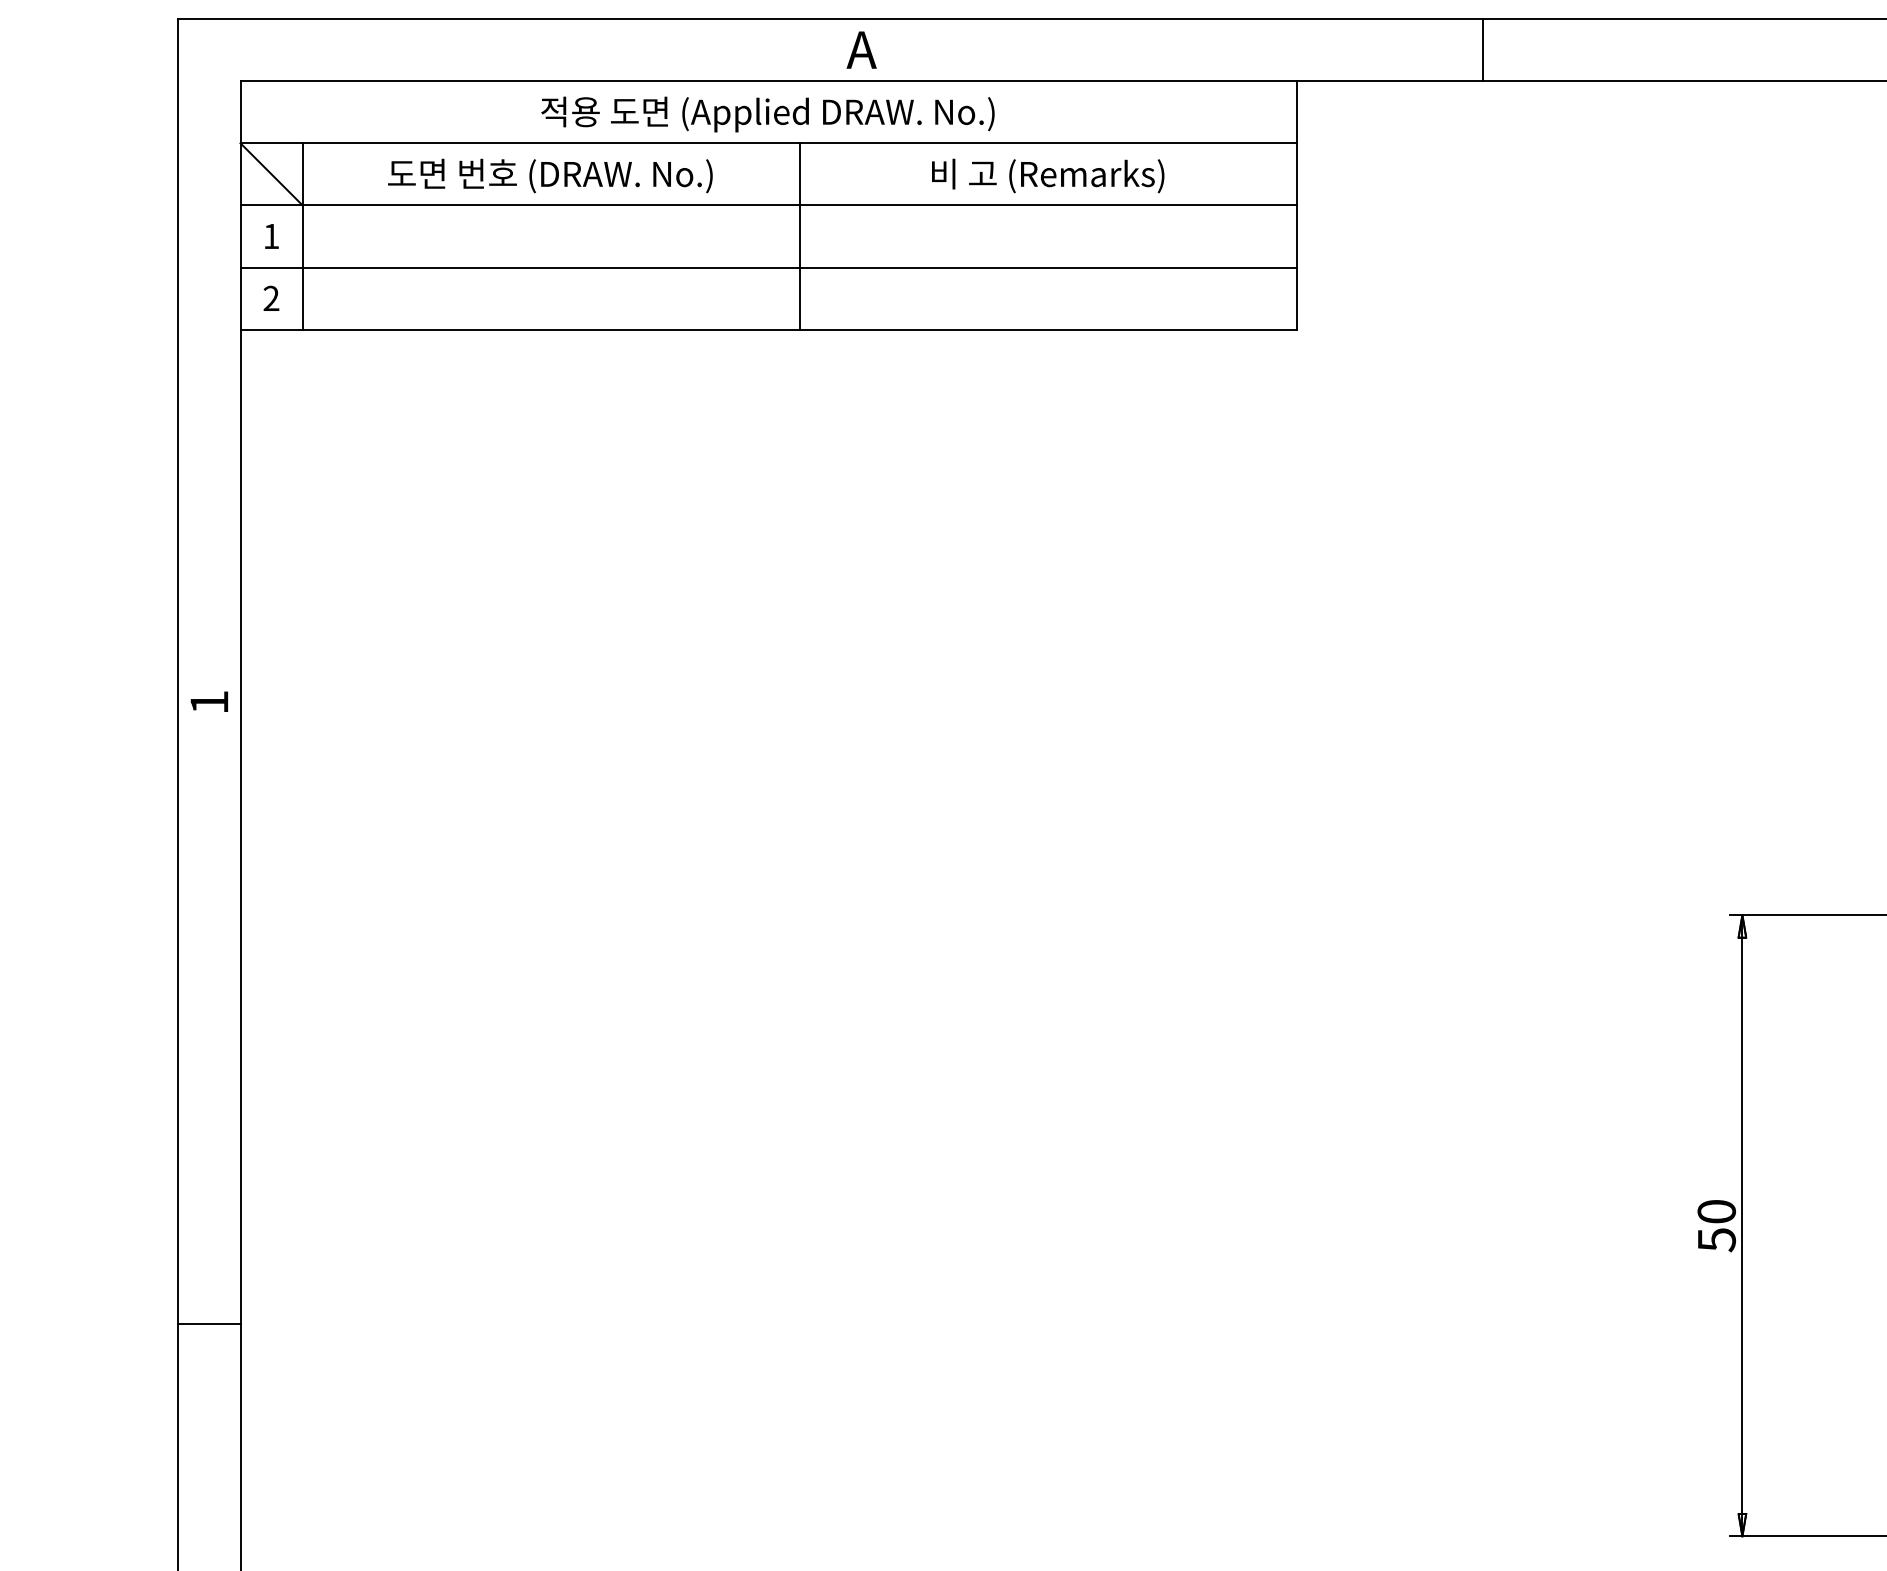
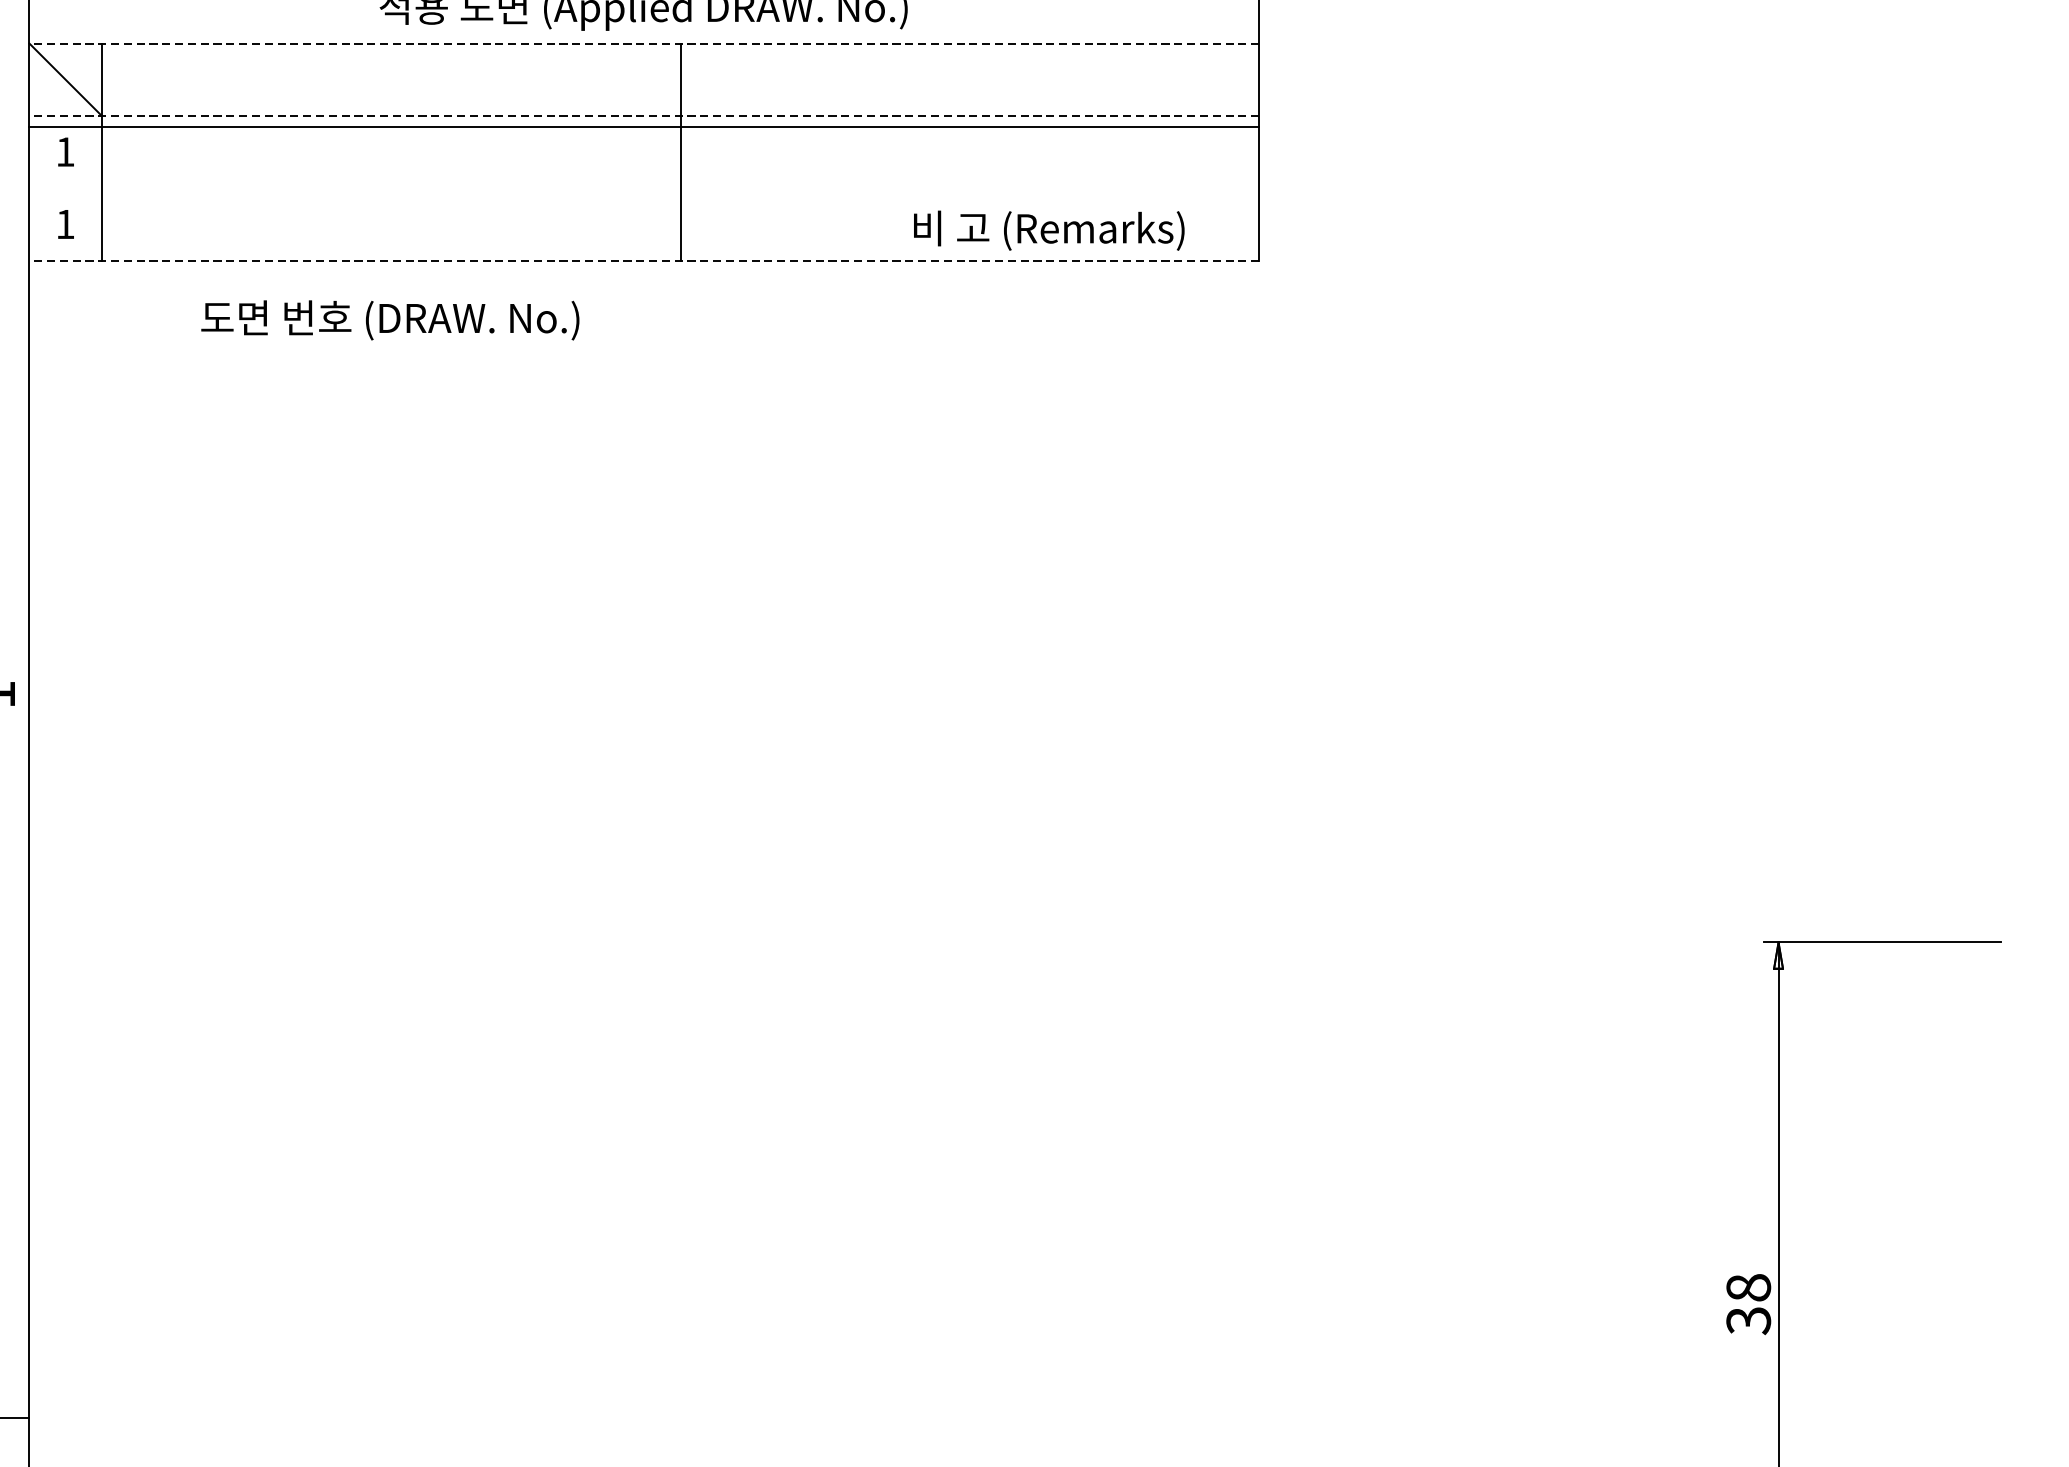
line: (768, 143) -> (644, 43), solid -> dashed
text: (550, 175) -> (390, 319), moved
text: (1048, 175) -> (1049, 230), moved
line: (768, 205) -> (644, 115), solid -> dashed
line: (768, 267) -> (644, 126), moved
text: (271, 297) -> (65, 223), 2 -> 1
line: (768, 329) -> (644, 260), solid -> dashed
text: (1716, 1226) -> (1748, 1305), 50 -> 38

